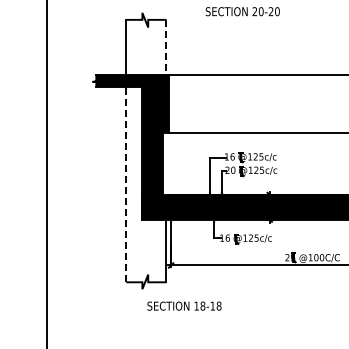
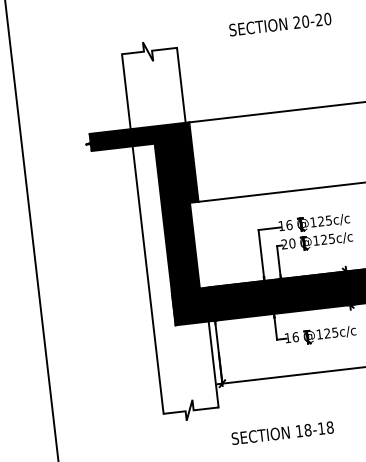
line: (166, 47) -> (181, 85), dashed -> solid
line: (126, 184) -> (148, 279), dashed -> solid
text: (184, 305) -> (282, 432), moved

